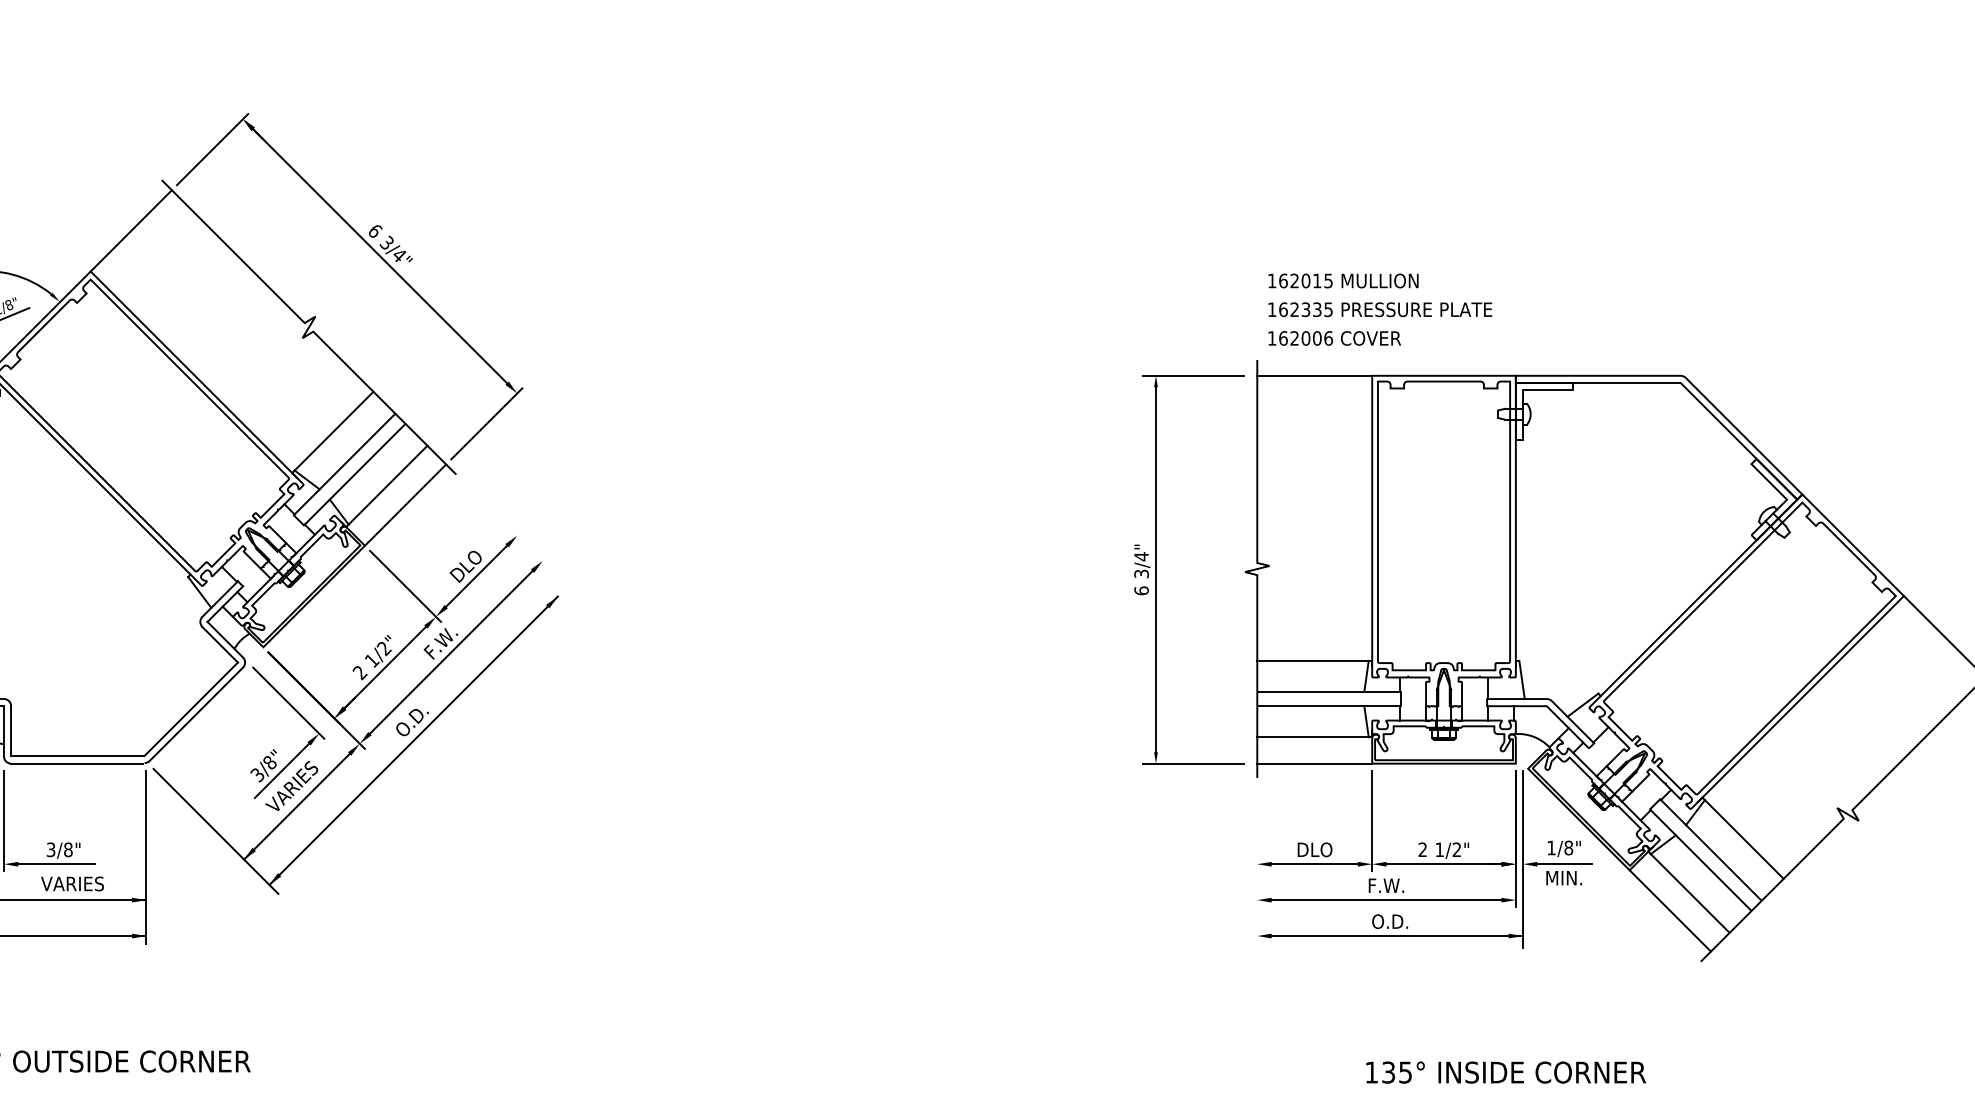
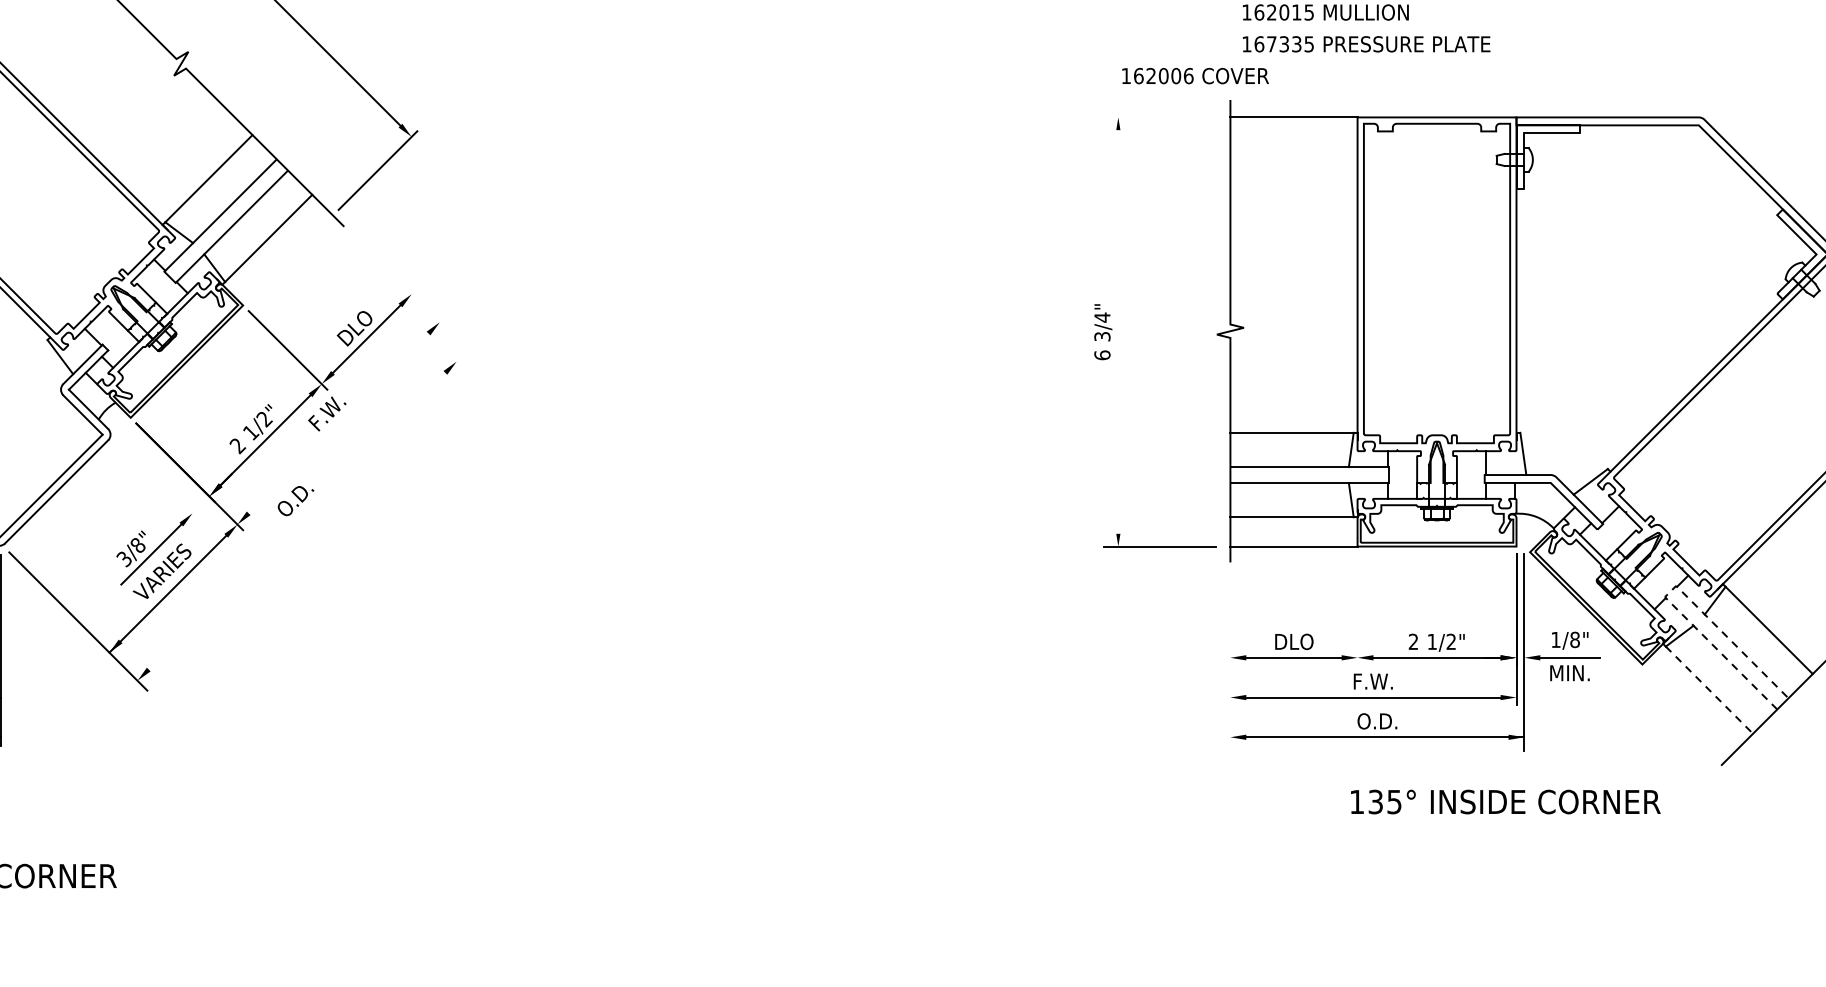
text: (1294, 309) -> (1271, 44), 162335 -> 167335
text: (1334, 338) -> (1195, 76), moved
line: (1193, 375) -> (1159, 117), removed
line: (405, 504) -> (288, 259), removed
line: (1155, 569) -> (1117, 331), removed
line: (451, 652) -> (338, 423), removed
line: (288, 702) -> (158, 478), removed
line: (413, 740) -> (296, 520), removed
line: (1655, 803) -> (1671, 590), solid -> dashed
line: (1372, 820) -> (1357, 609), removed
line: (1690, 893) -> (1709, 690), solid -> dashed
line: (1669, 910) -> (1686, 709), removed
text: (1506, 1072) -> (1506, 801), moved

